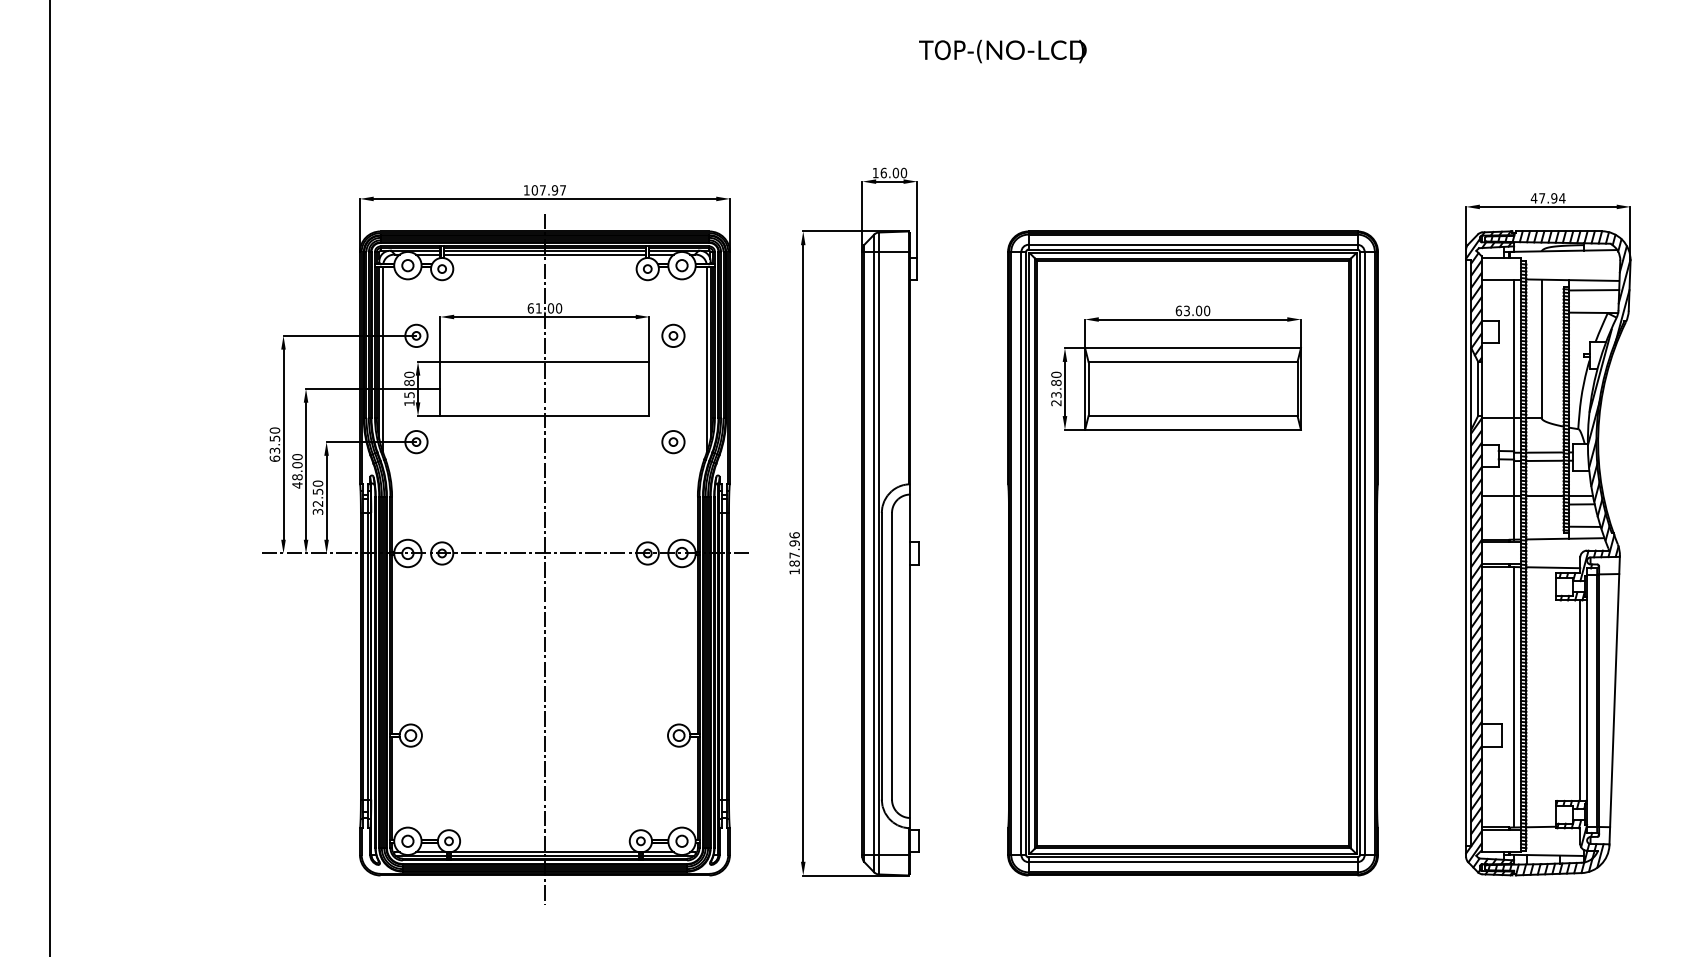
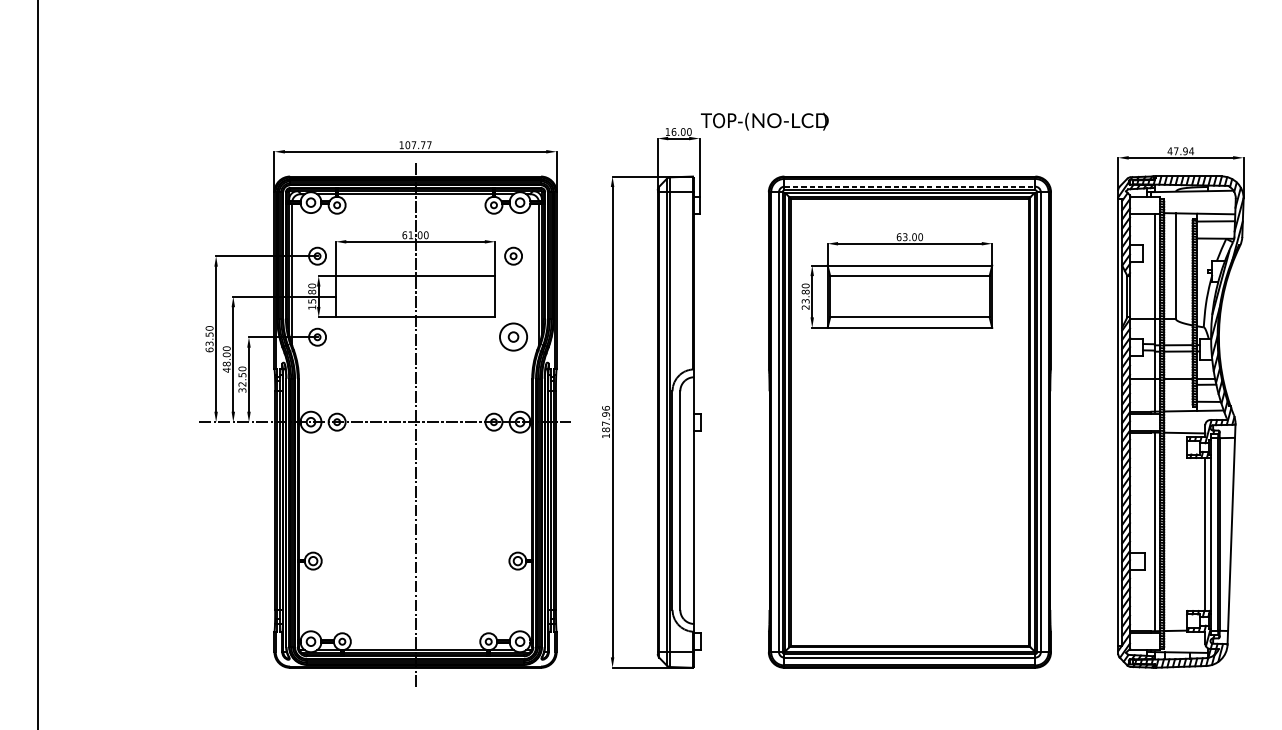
text: (1002, 51) -> (764, 121), moved
text: (554, 190) -> (422, 145), 107.97 -> 107.77
line: (1193, 244) -> (910, 186), solid -> dashed
part: (673, 442) -> (513, 337), size x1.6

